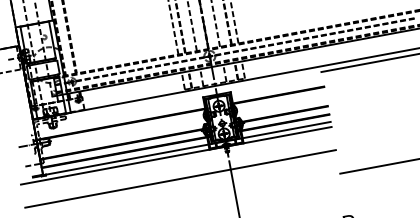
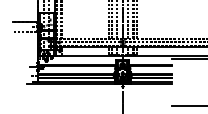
line: (180, 178) -> (99, 94), removed

